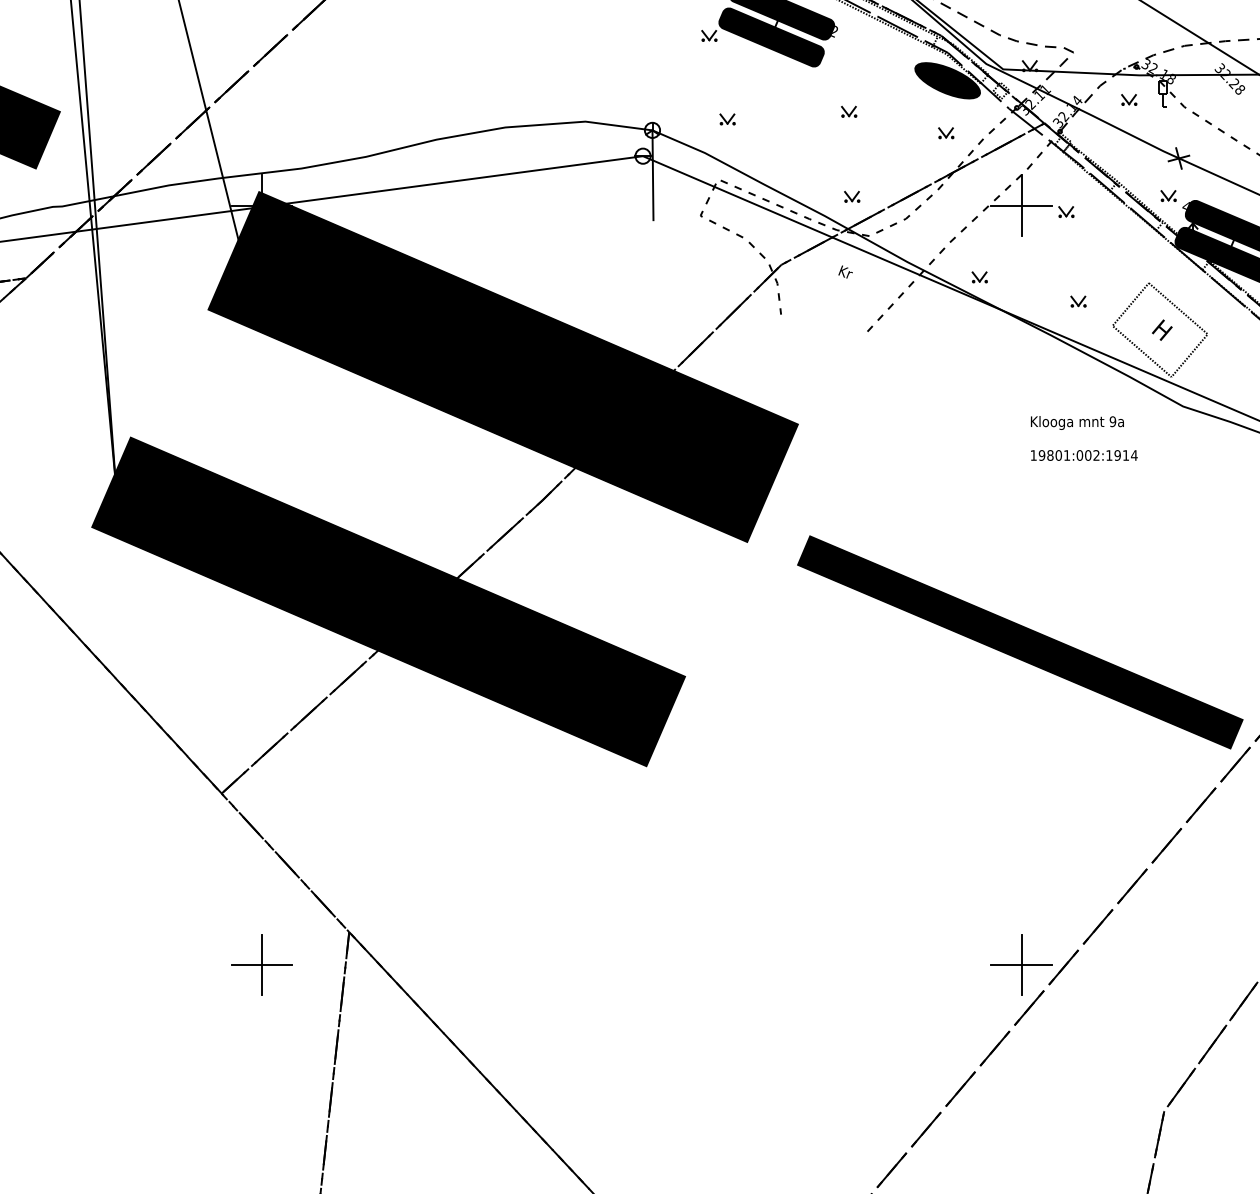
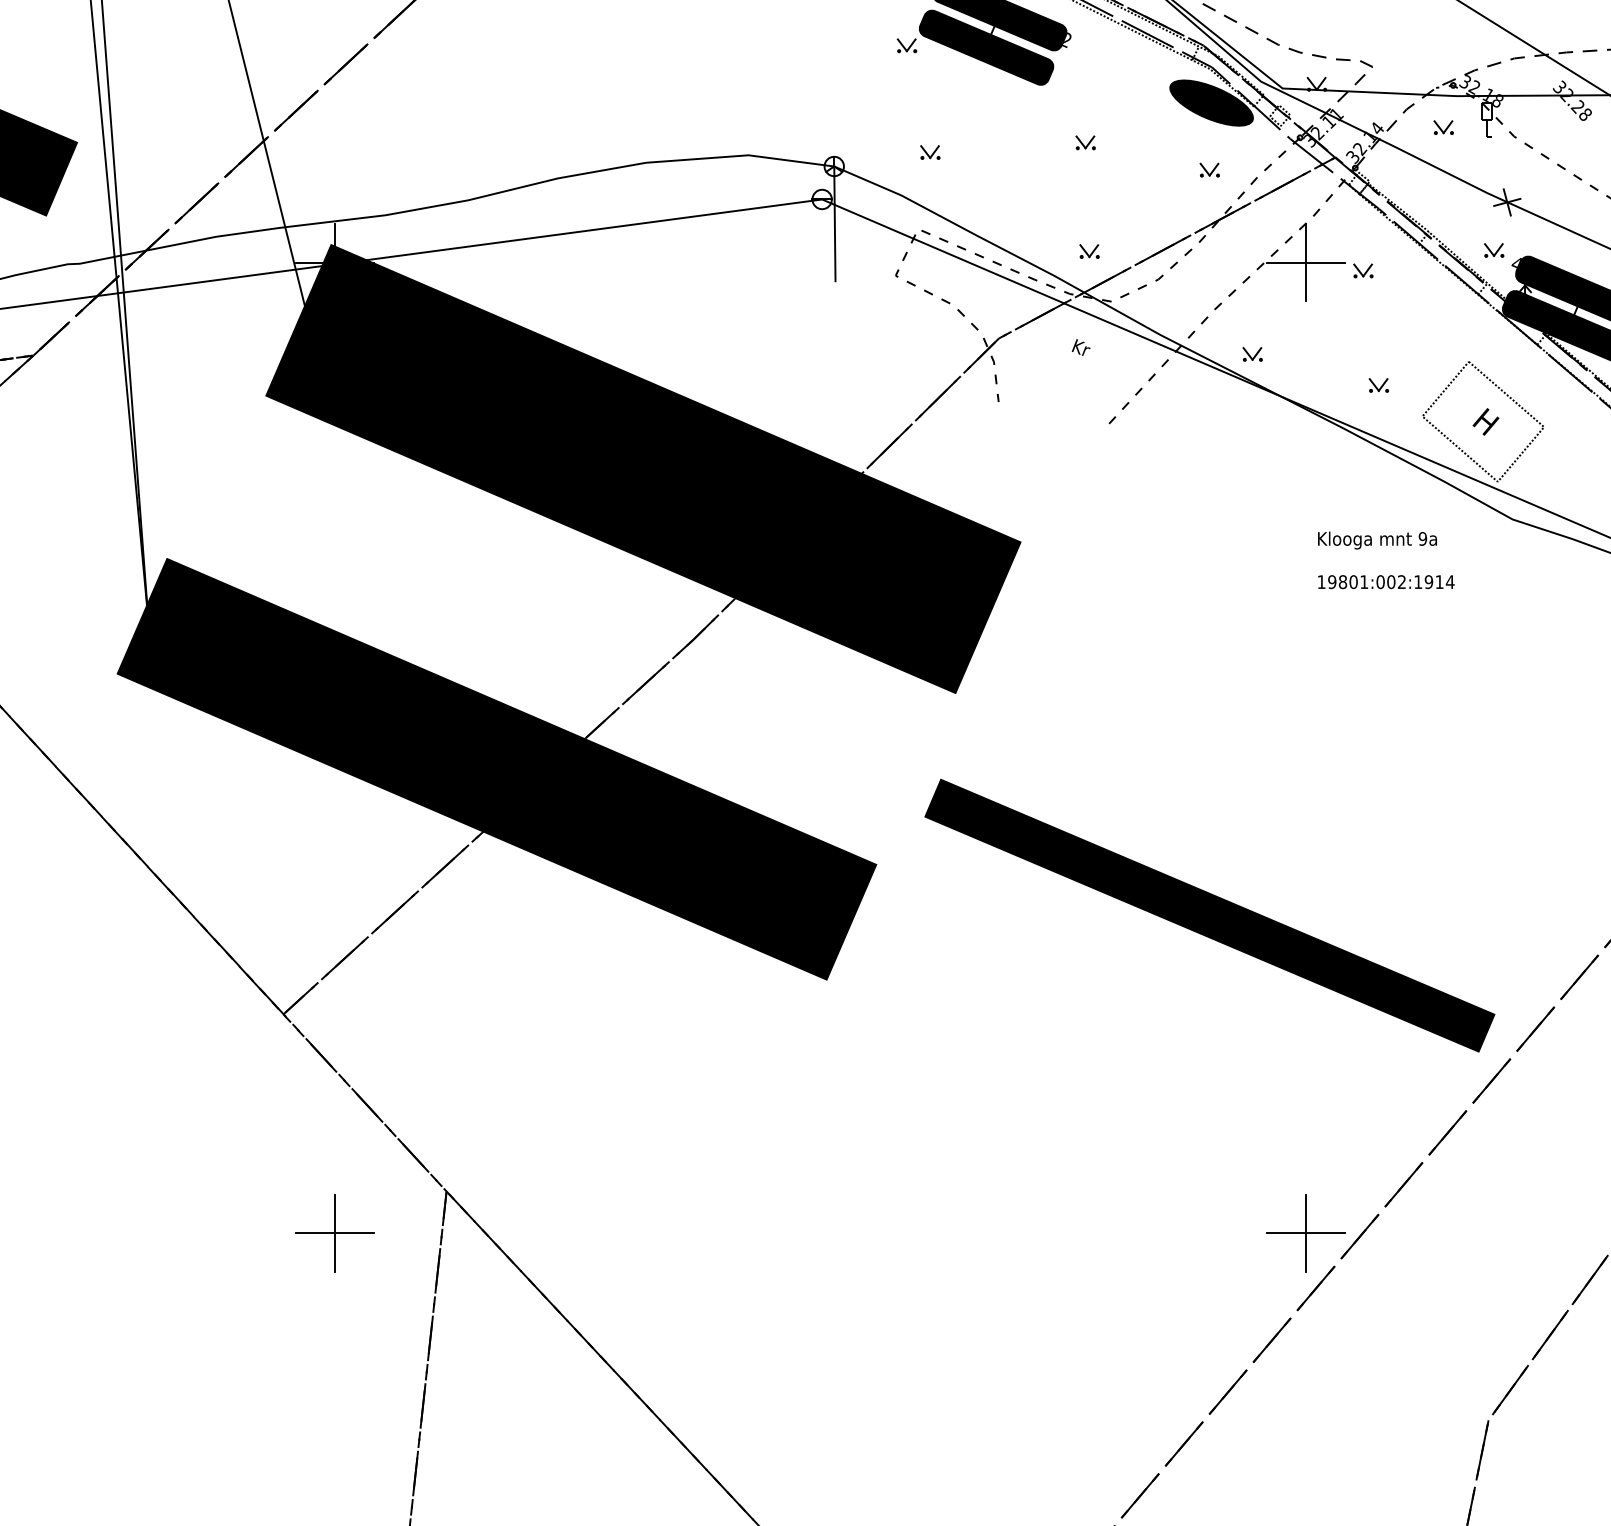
part: (1020, 642) -> (1210, 915), moved

